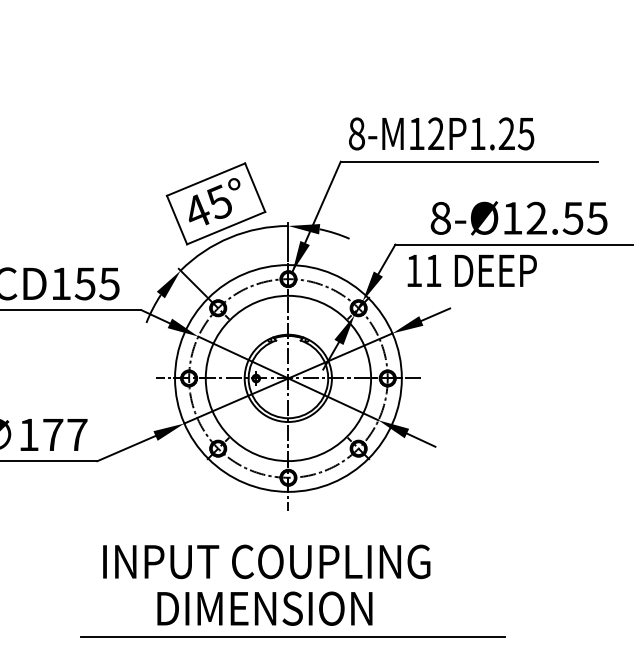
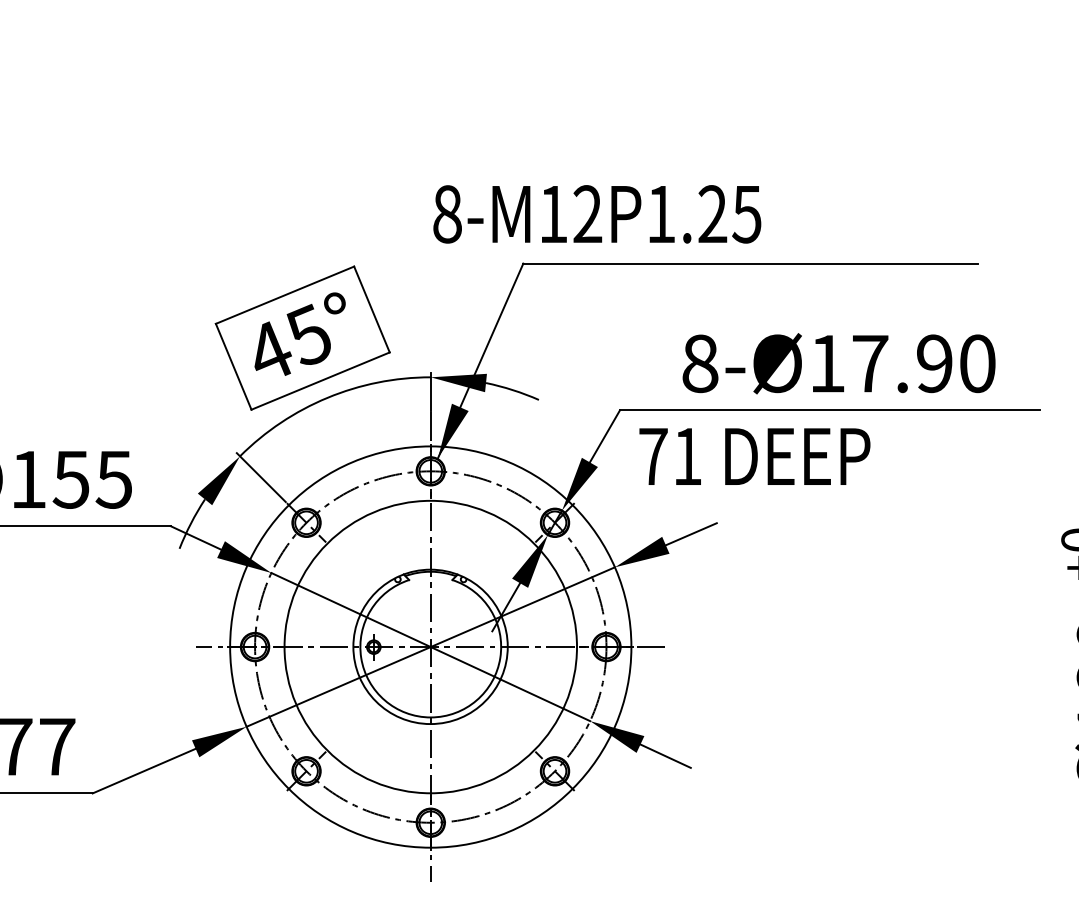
text: (441, 133) -> (597, 213), moved
text: (566, 217) -> (922, 362), 8-Ø12.55 -> 8-Ø17.90
text: (414, 270) -> (653, 456), 11 -> 71

